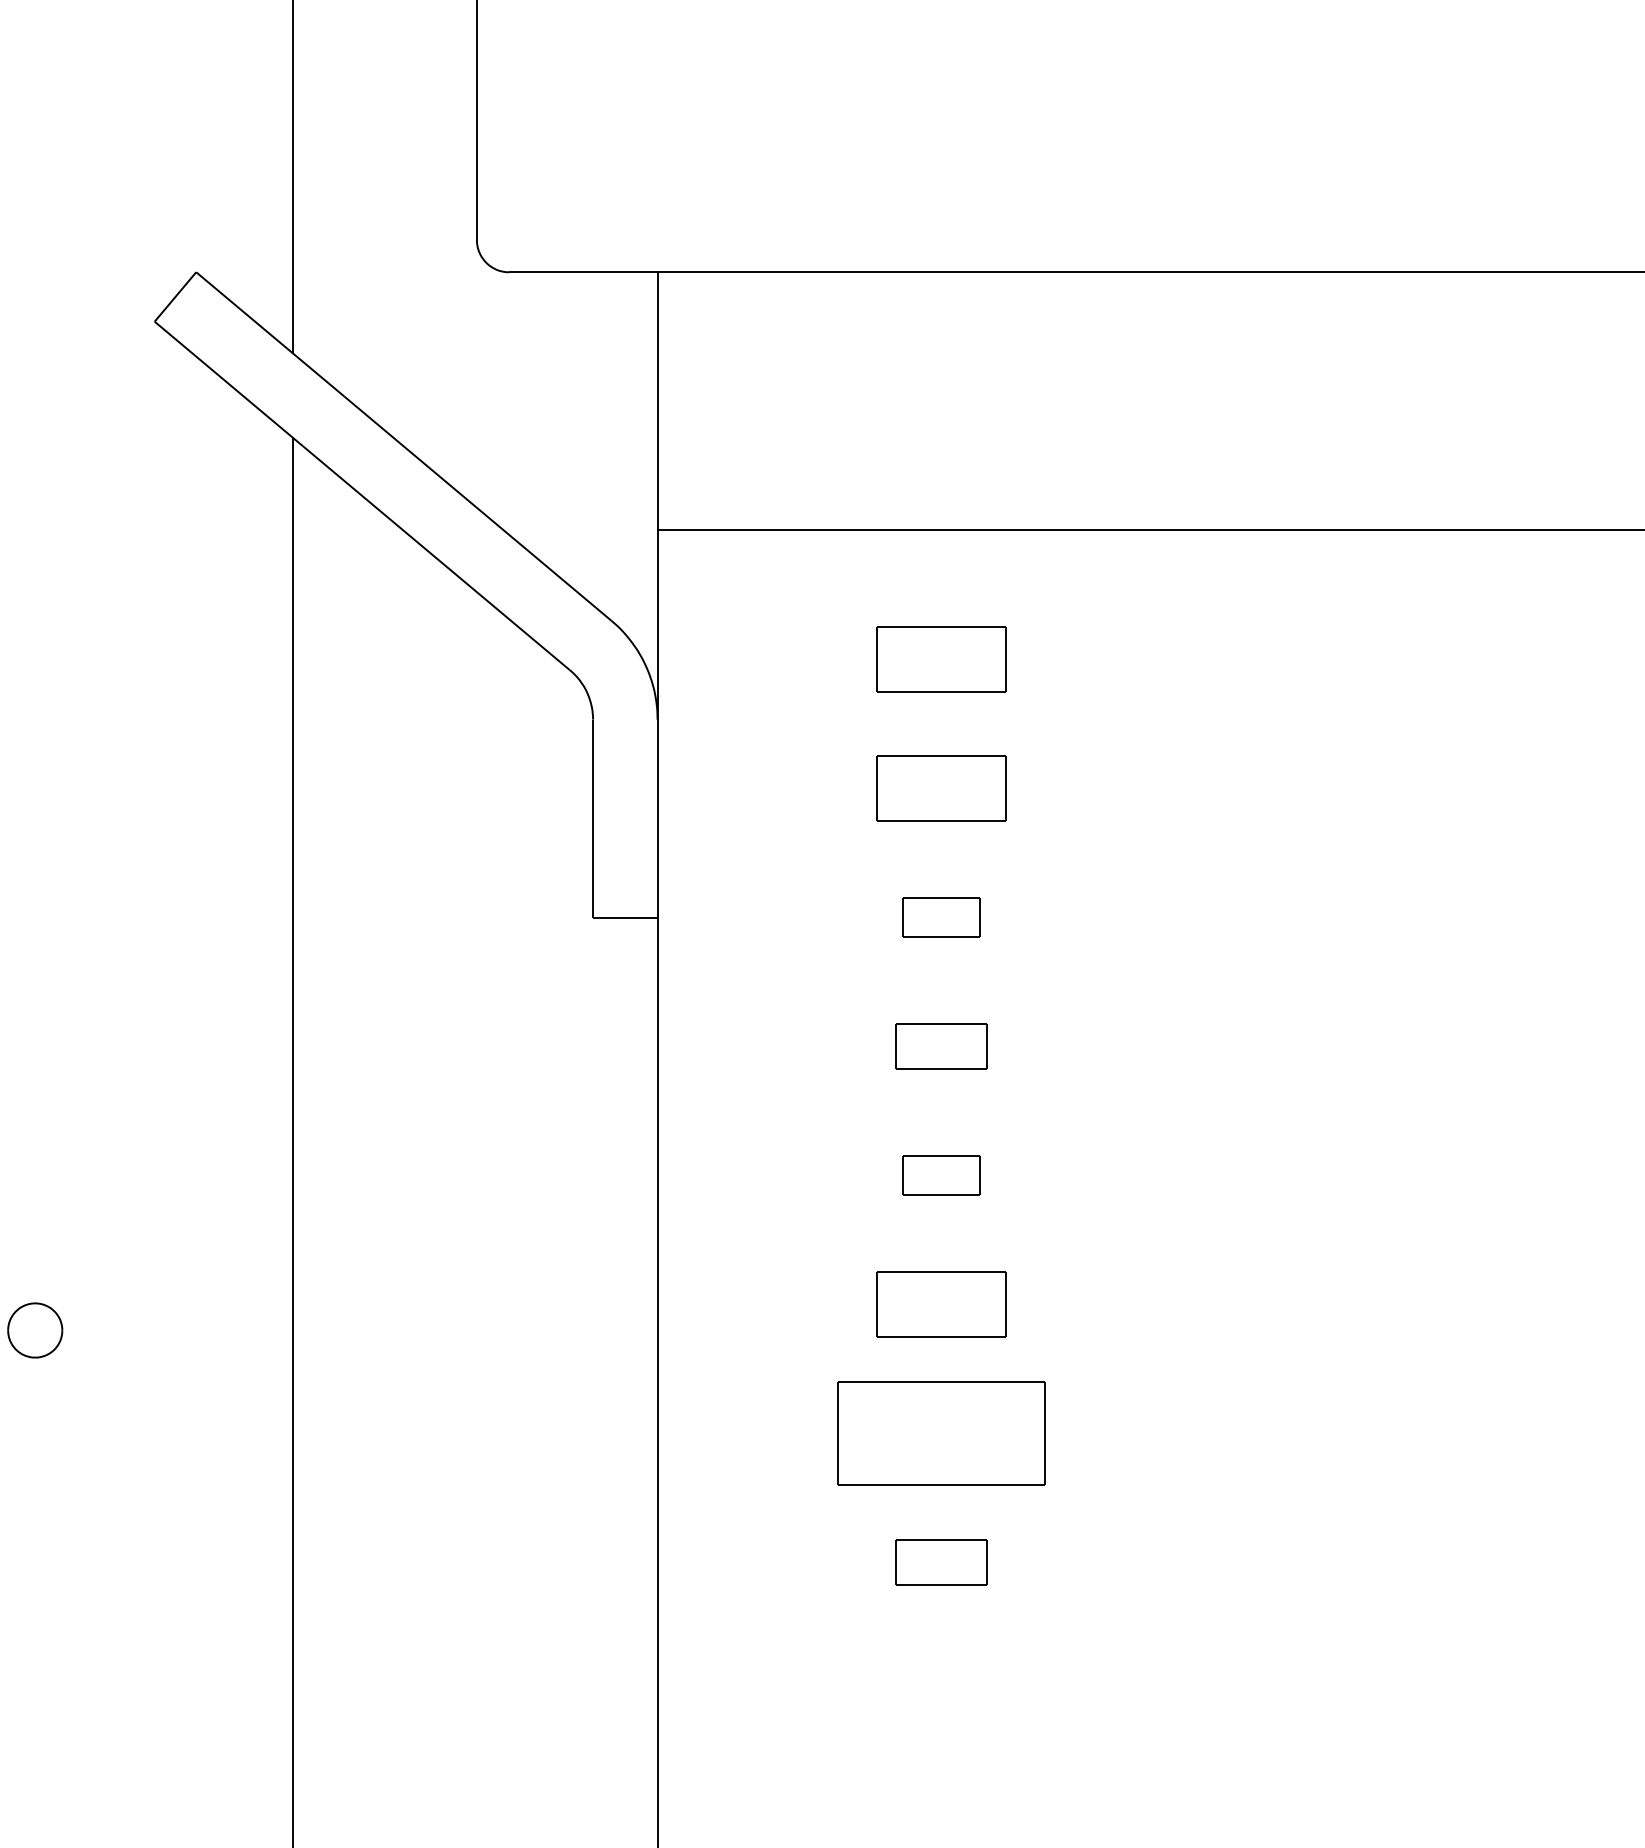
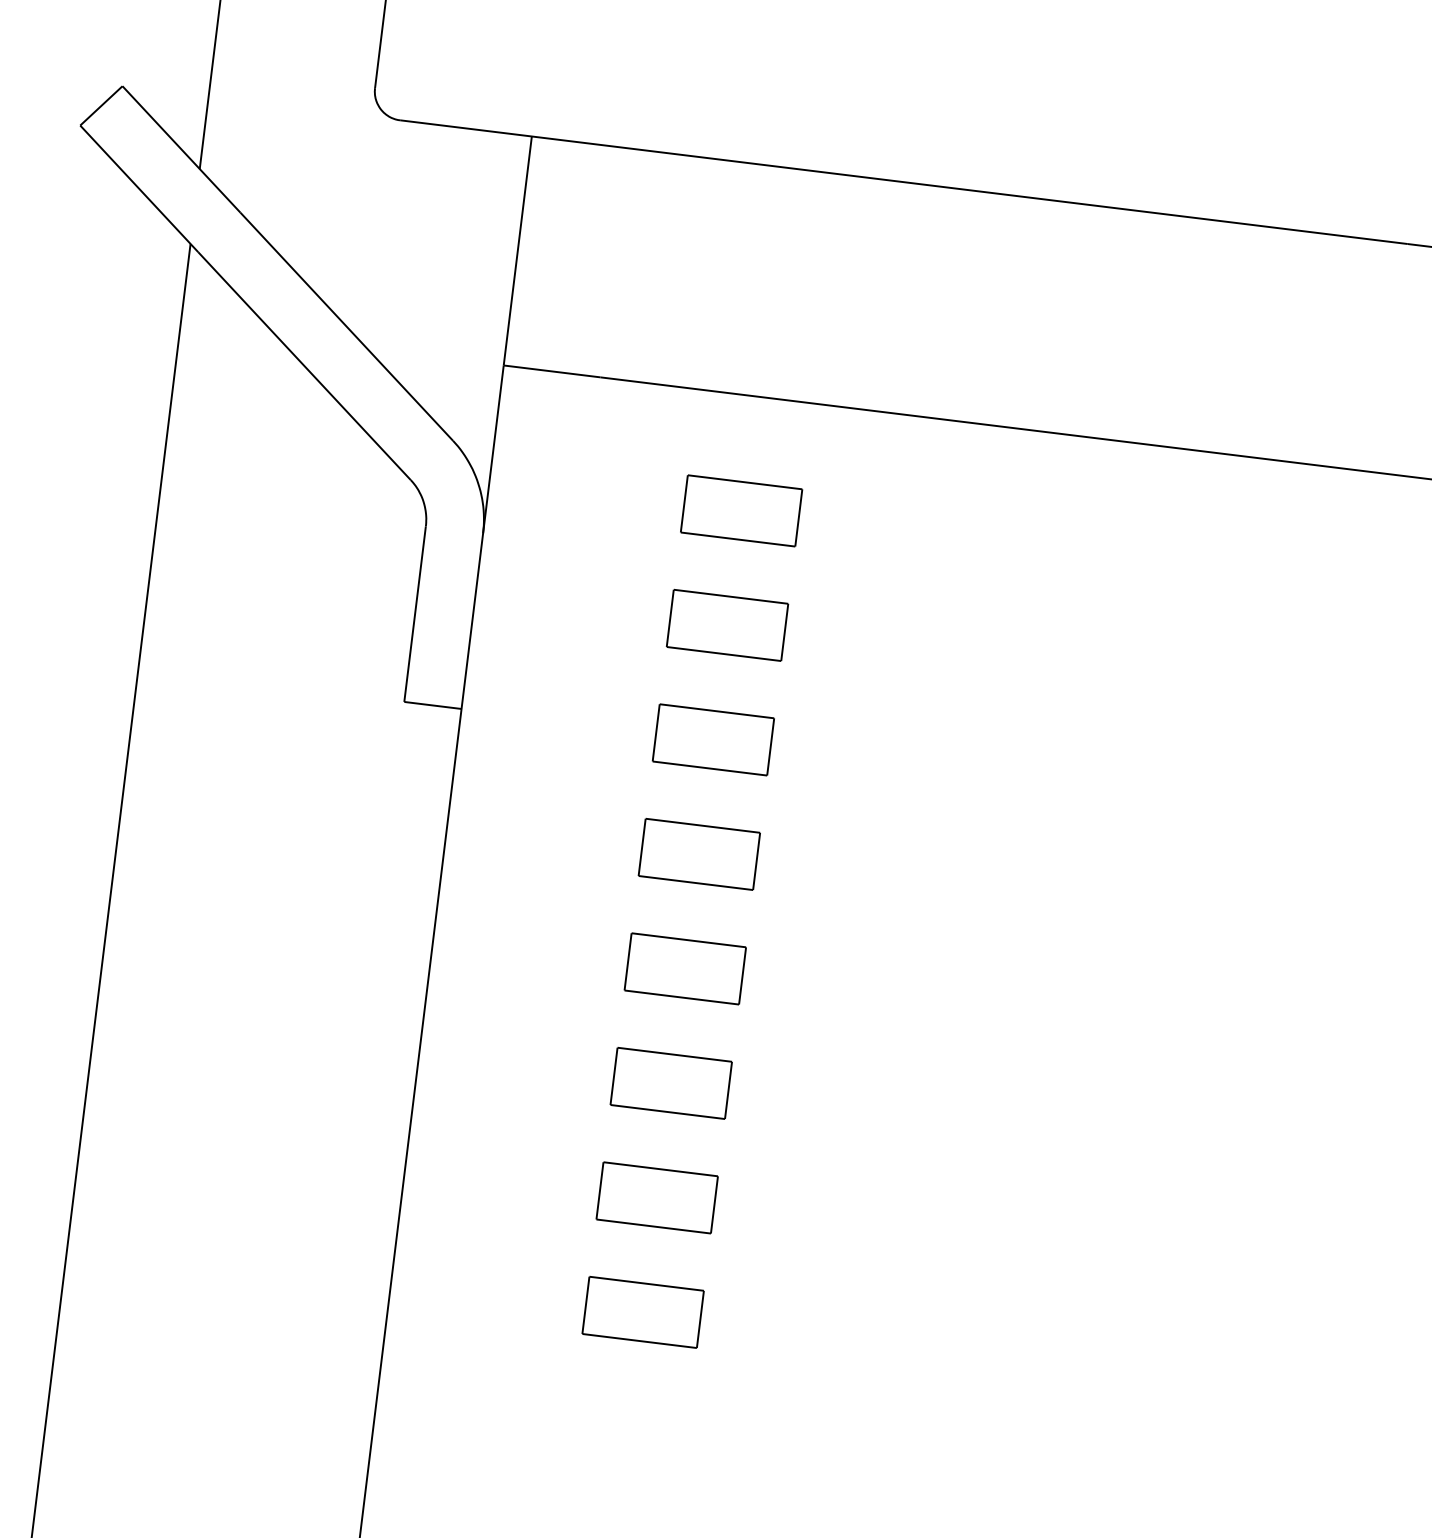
part: (941, 917) -> (713, 739), size x1.67
part: (941, 1046) -> (699, 854), size x1.43
part: (941, 1175) -> (685, 968), size x1.67
part: (941, 1433) -> (657, 1197), size x0.62
part: (941, 1562) -> (643, 1312), size x1.43

